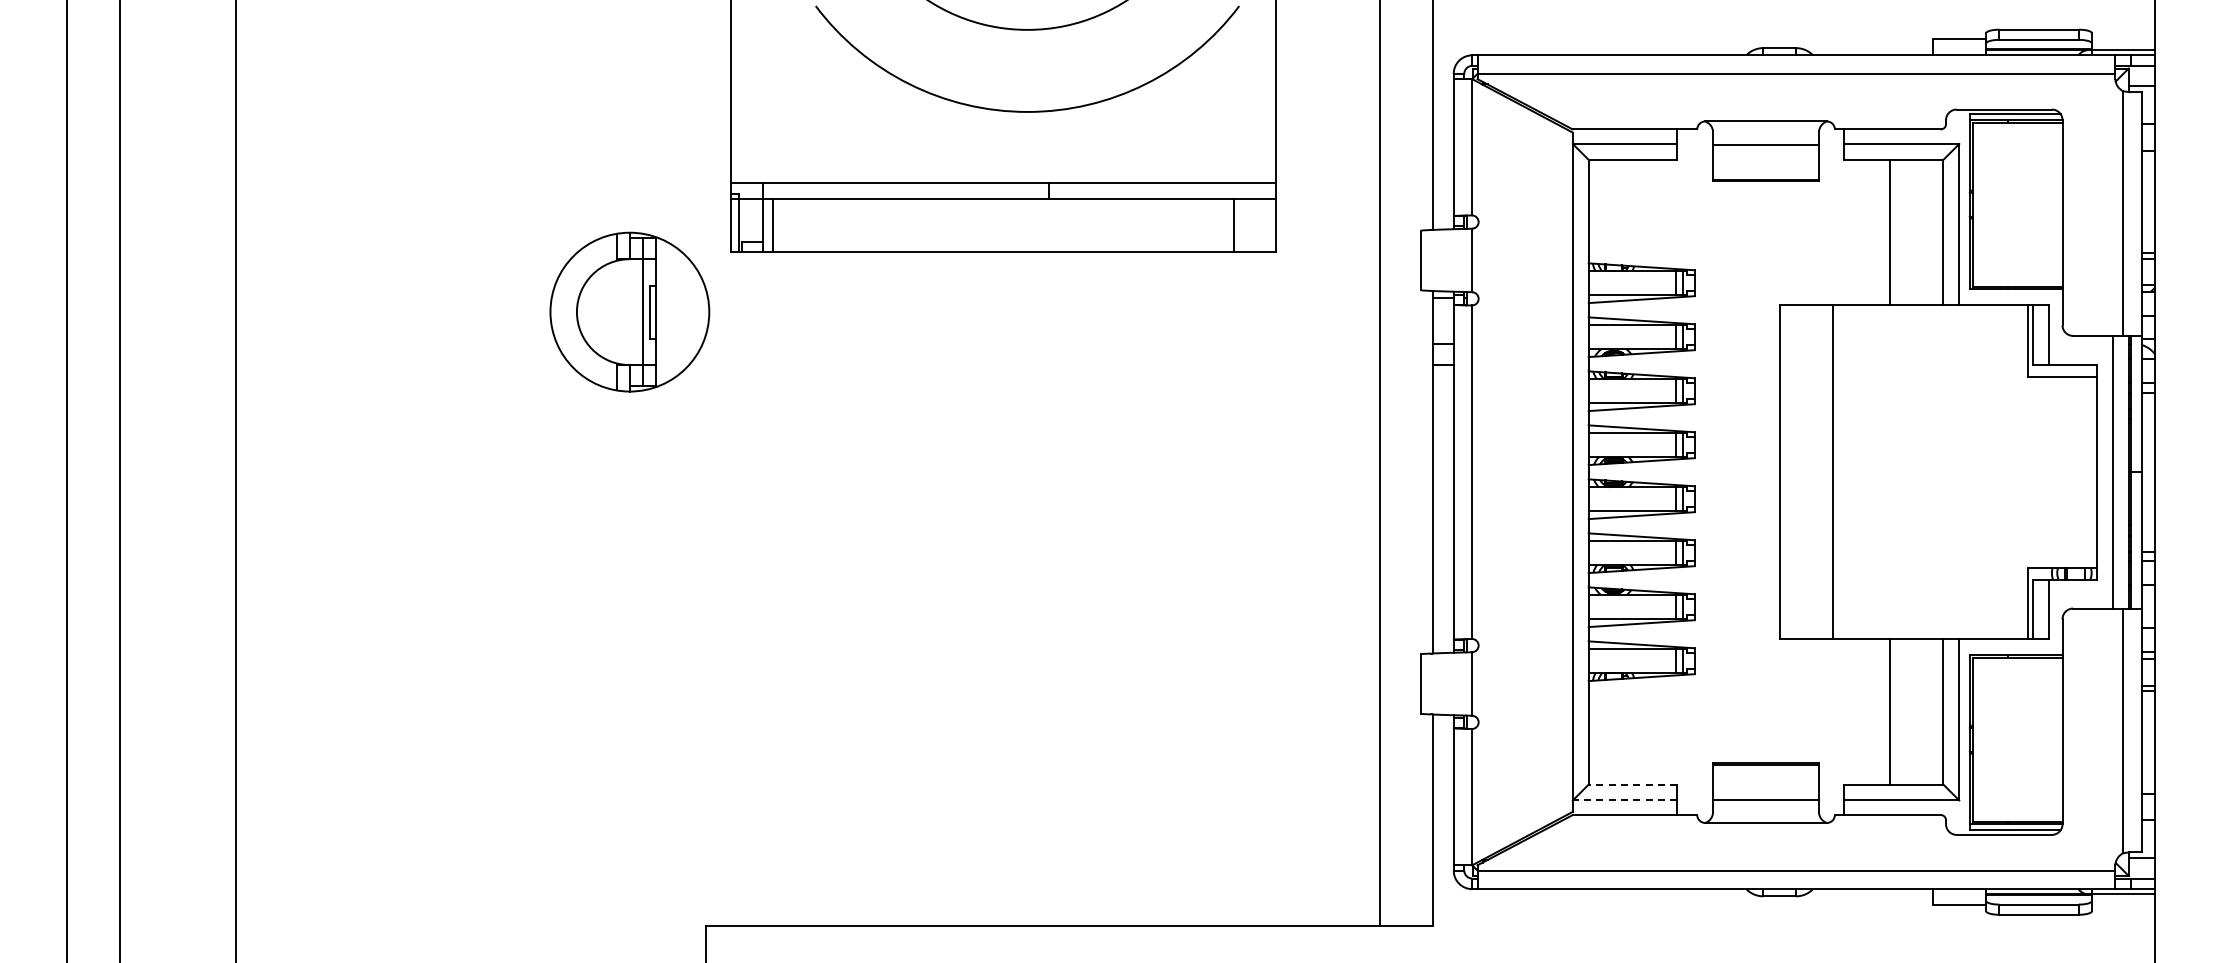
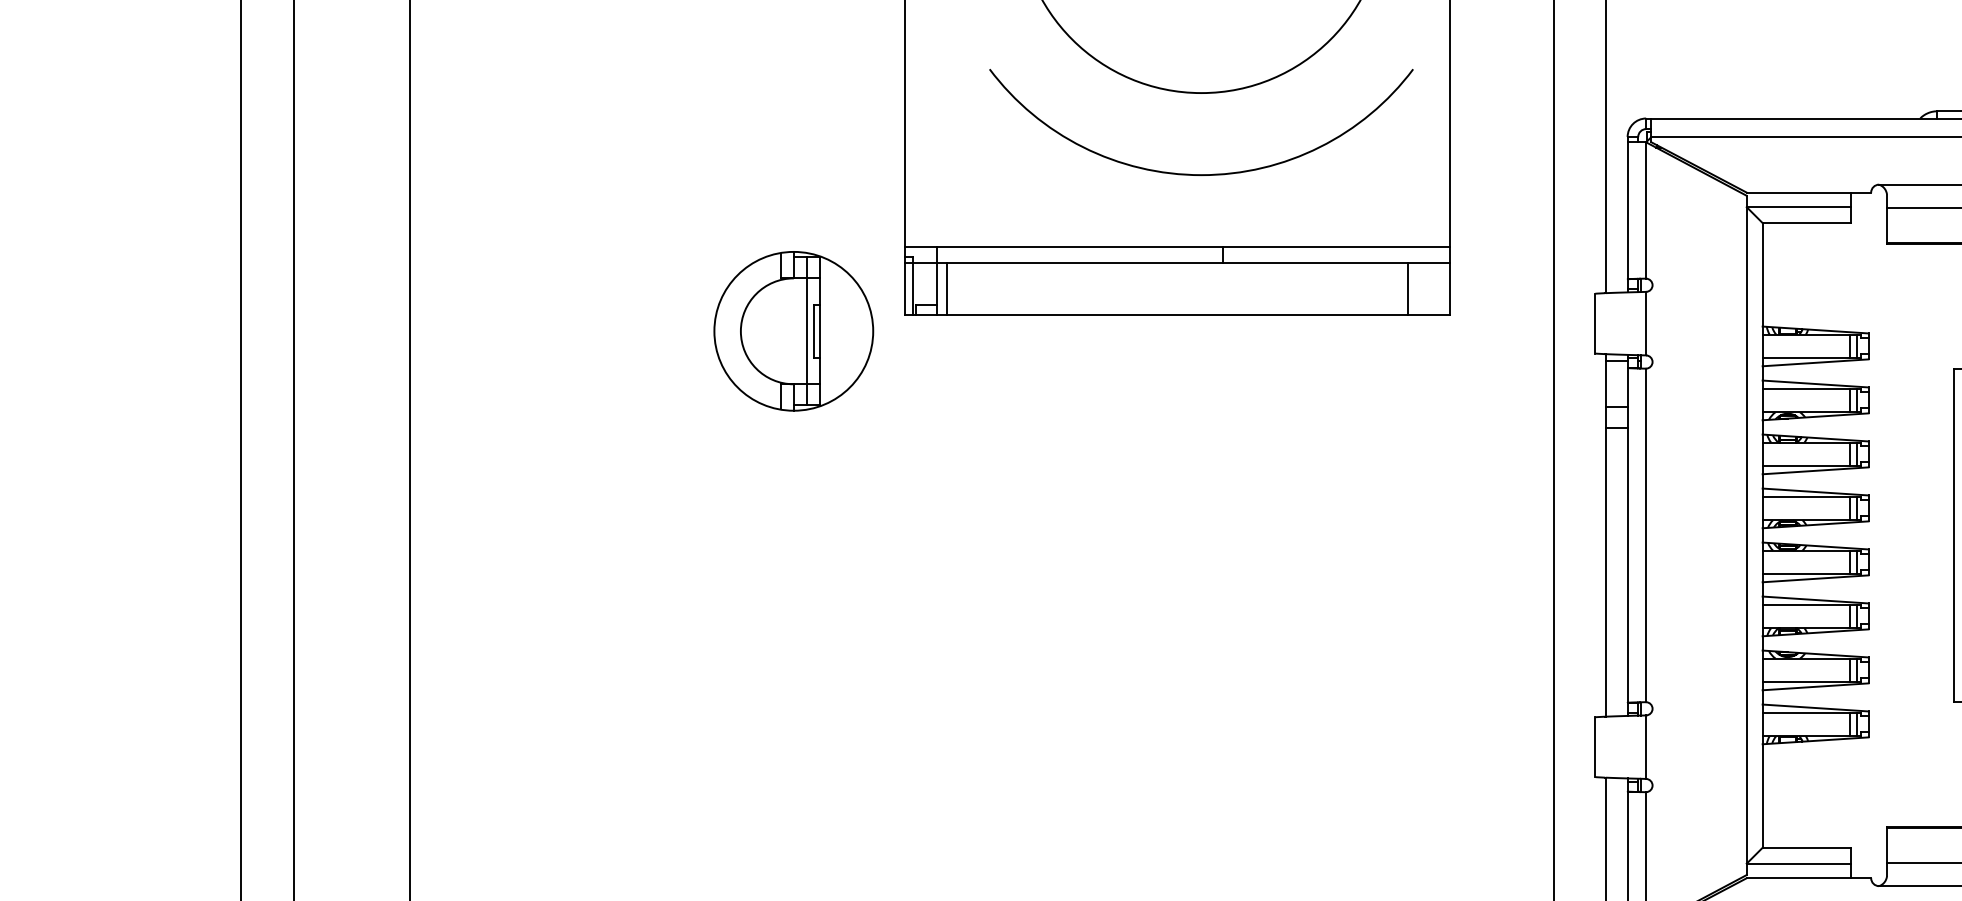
part: (629, 311) -> (793, 330), moved
line: (1632, 784) -> (1806, 847), dashed -> solid
line: (1624, 800) -> (1798, 863), dashed -> solid

